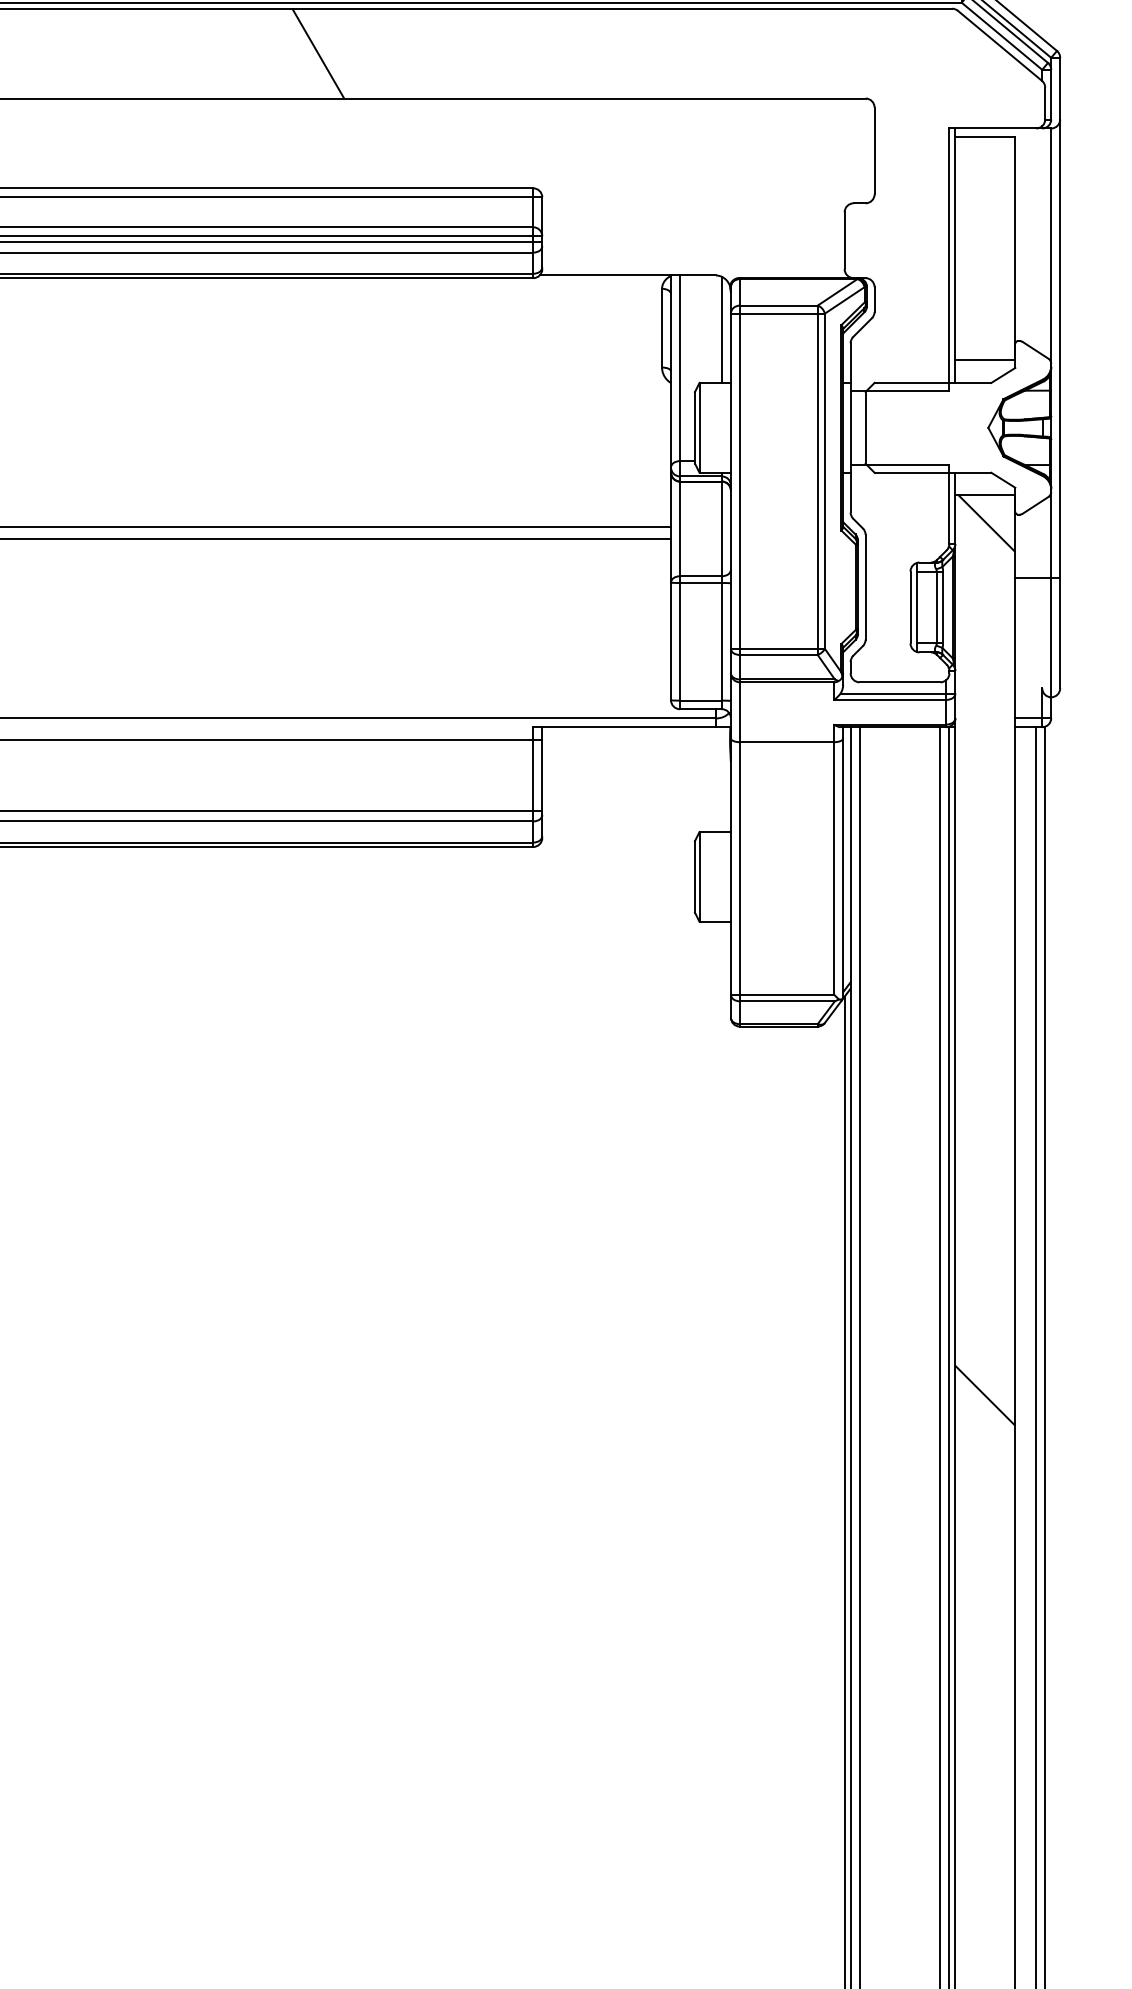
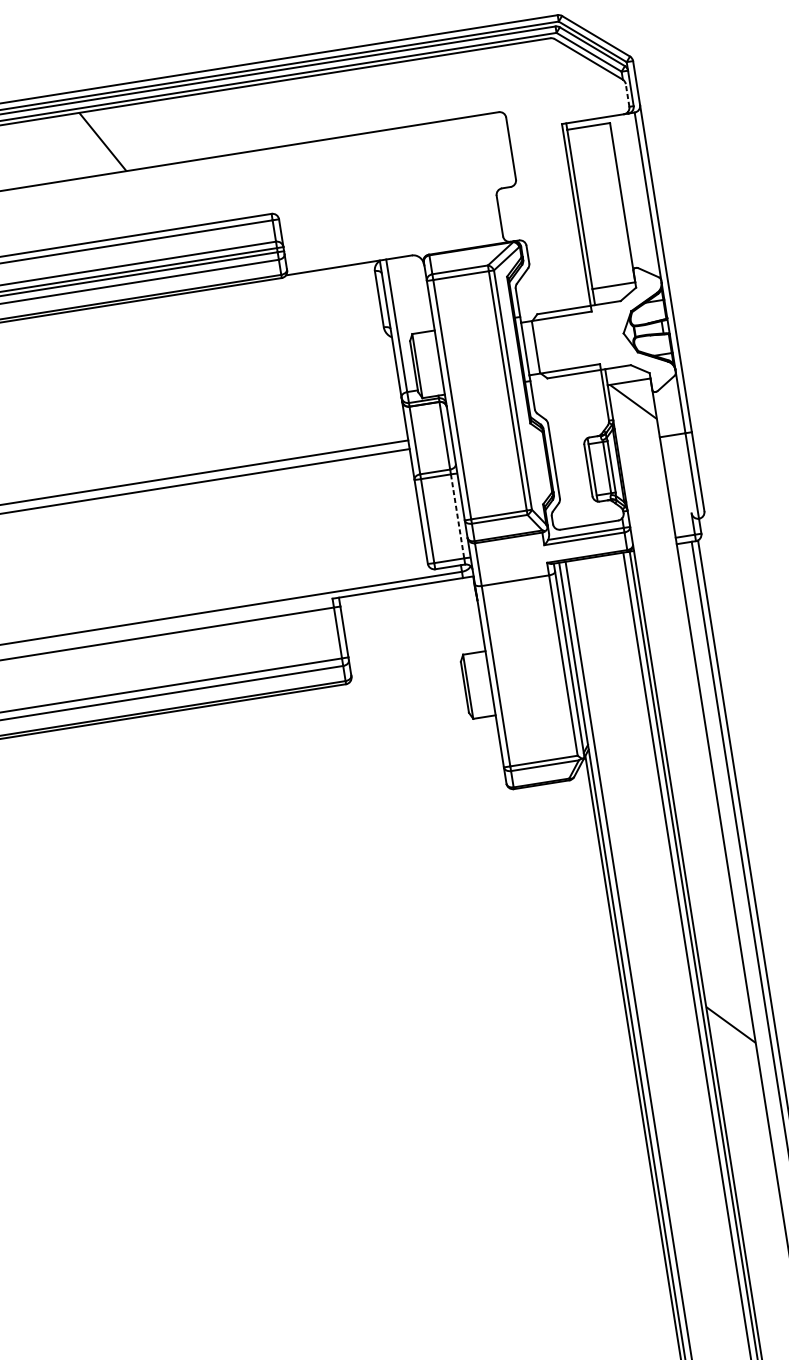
line: (1045, 103) -> (627, 95), solid -> dashed
line: (721, 329) -> (421, 293), removed
line: (721, 641) -> (457, 516), solid -> dashed

